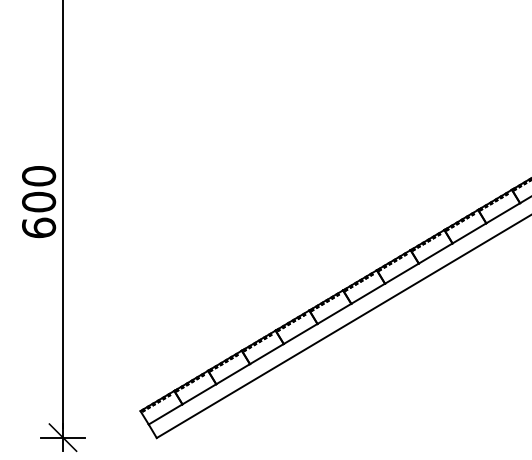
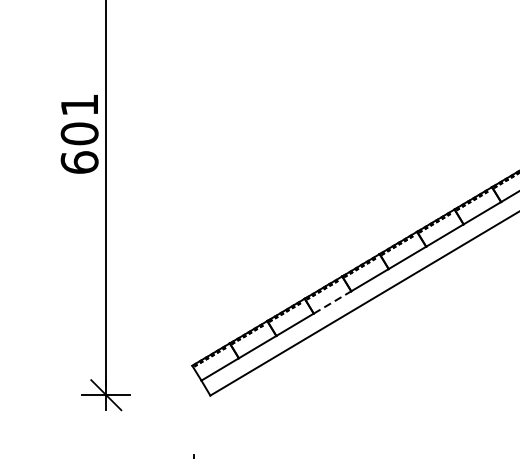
text: (39, 176) -> (80, 105), 600 -> 601
line: (266, 354) -> (332, 302), solid -> dashed

